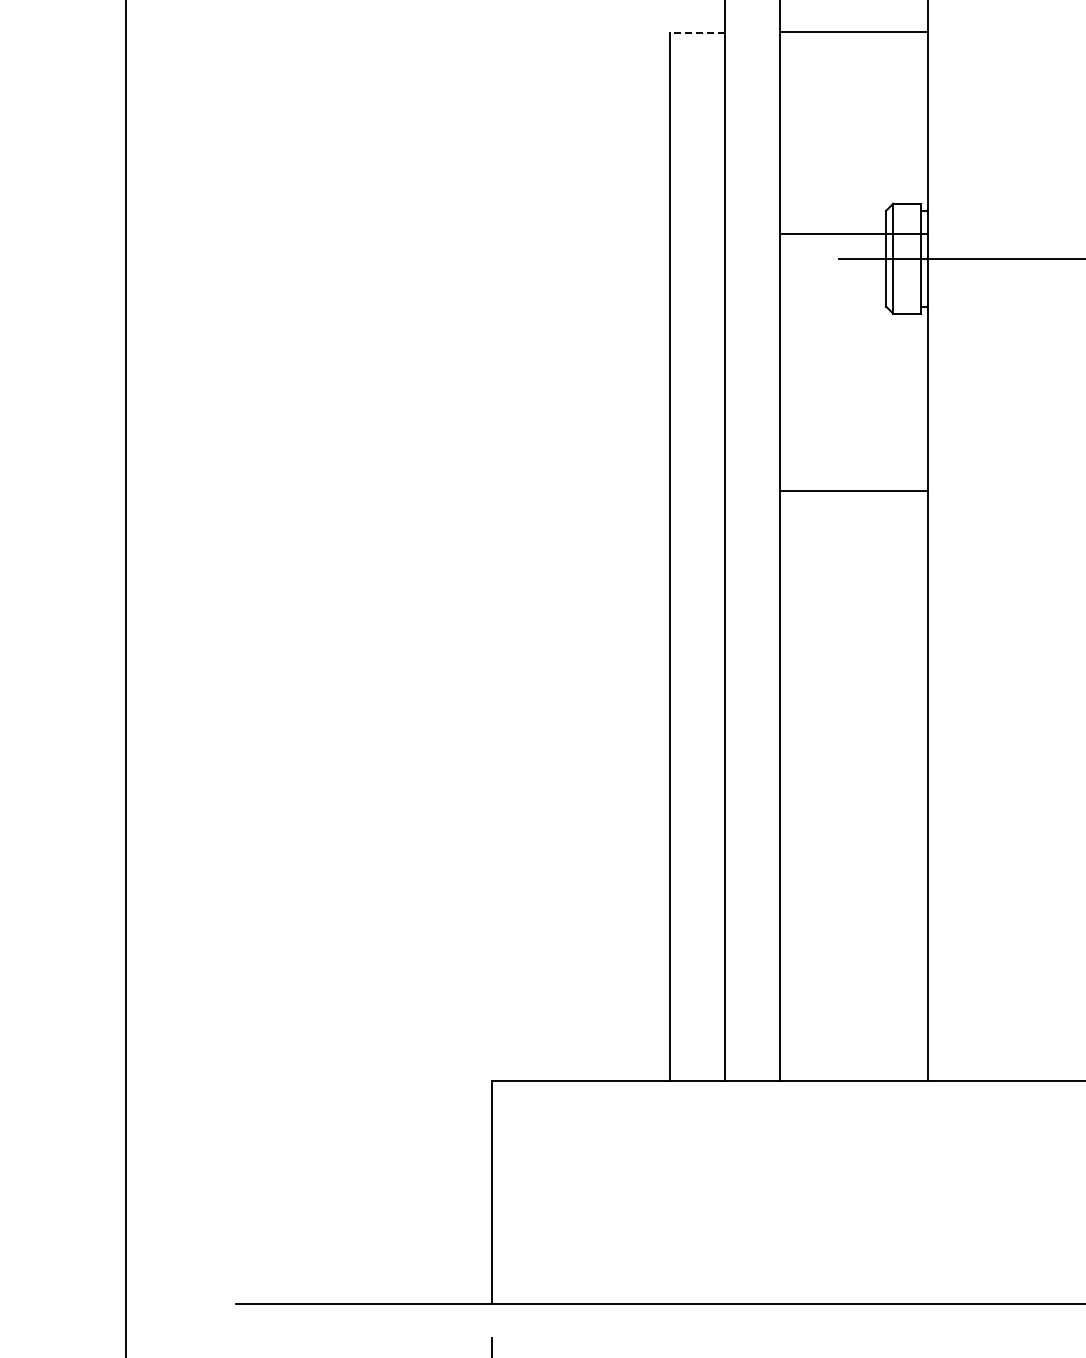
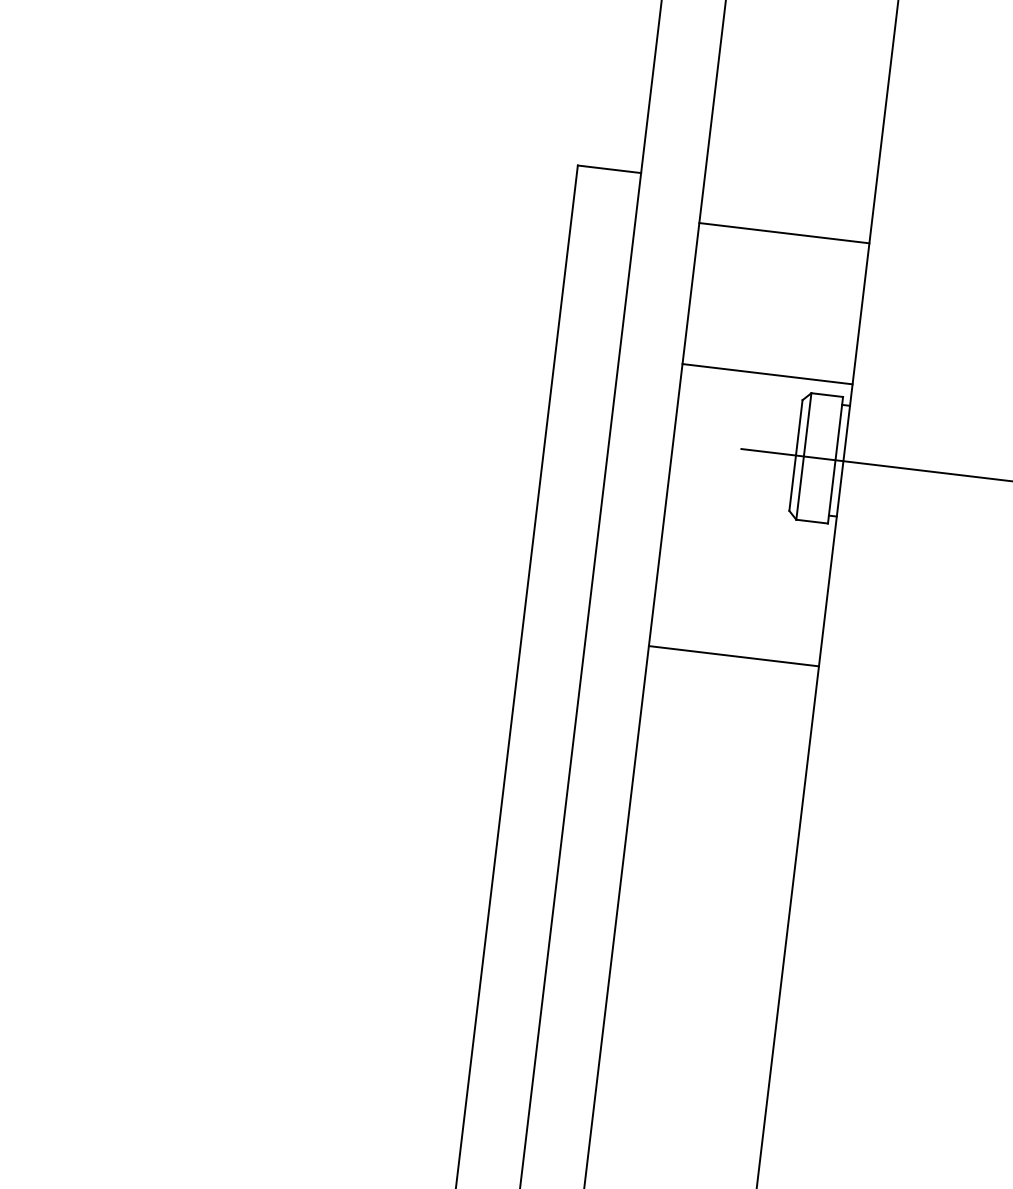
line: (853, 31) -> (784, 233), moved
line: (697, 32) -> (609, 169), dashed -> solid
line: (853, 233) -> (767, 373), moved
line: (853, 490) -> (733, 655), moved

